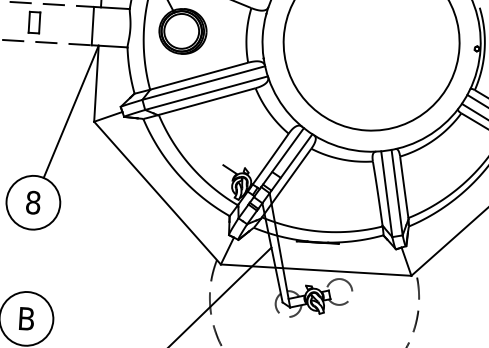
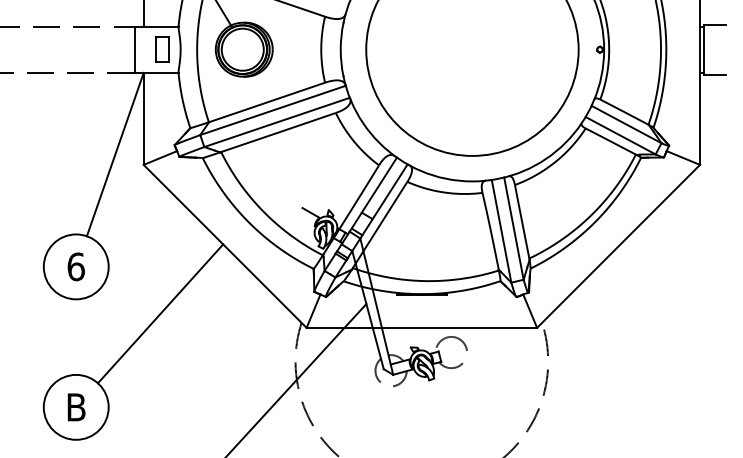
part: (34, 22) -> (162, 49), moved
text: (32, 202) -> (75, 266), 8 -> 6
line: (100, 245) -> (160, 313), added

